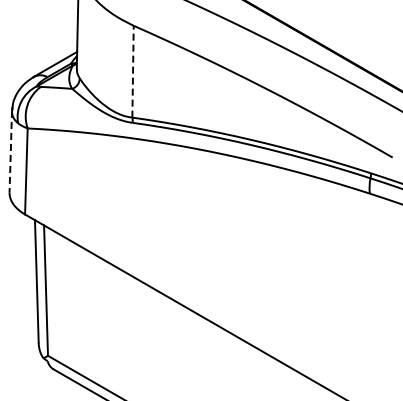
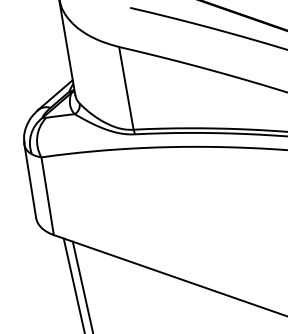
line: (133, 71) -> (126, 88), dashed -> solid
line: (10, 151) -> (29, 181), dashed -> solid

